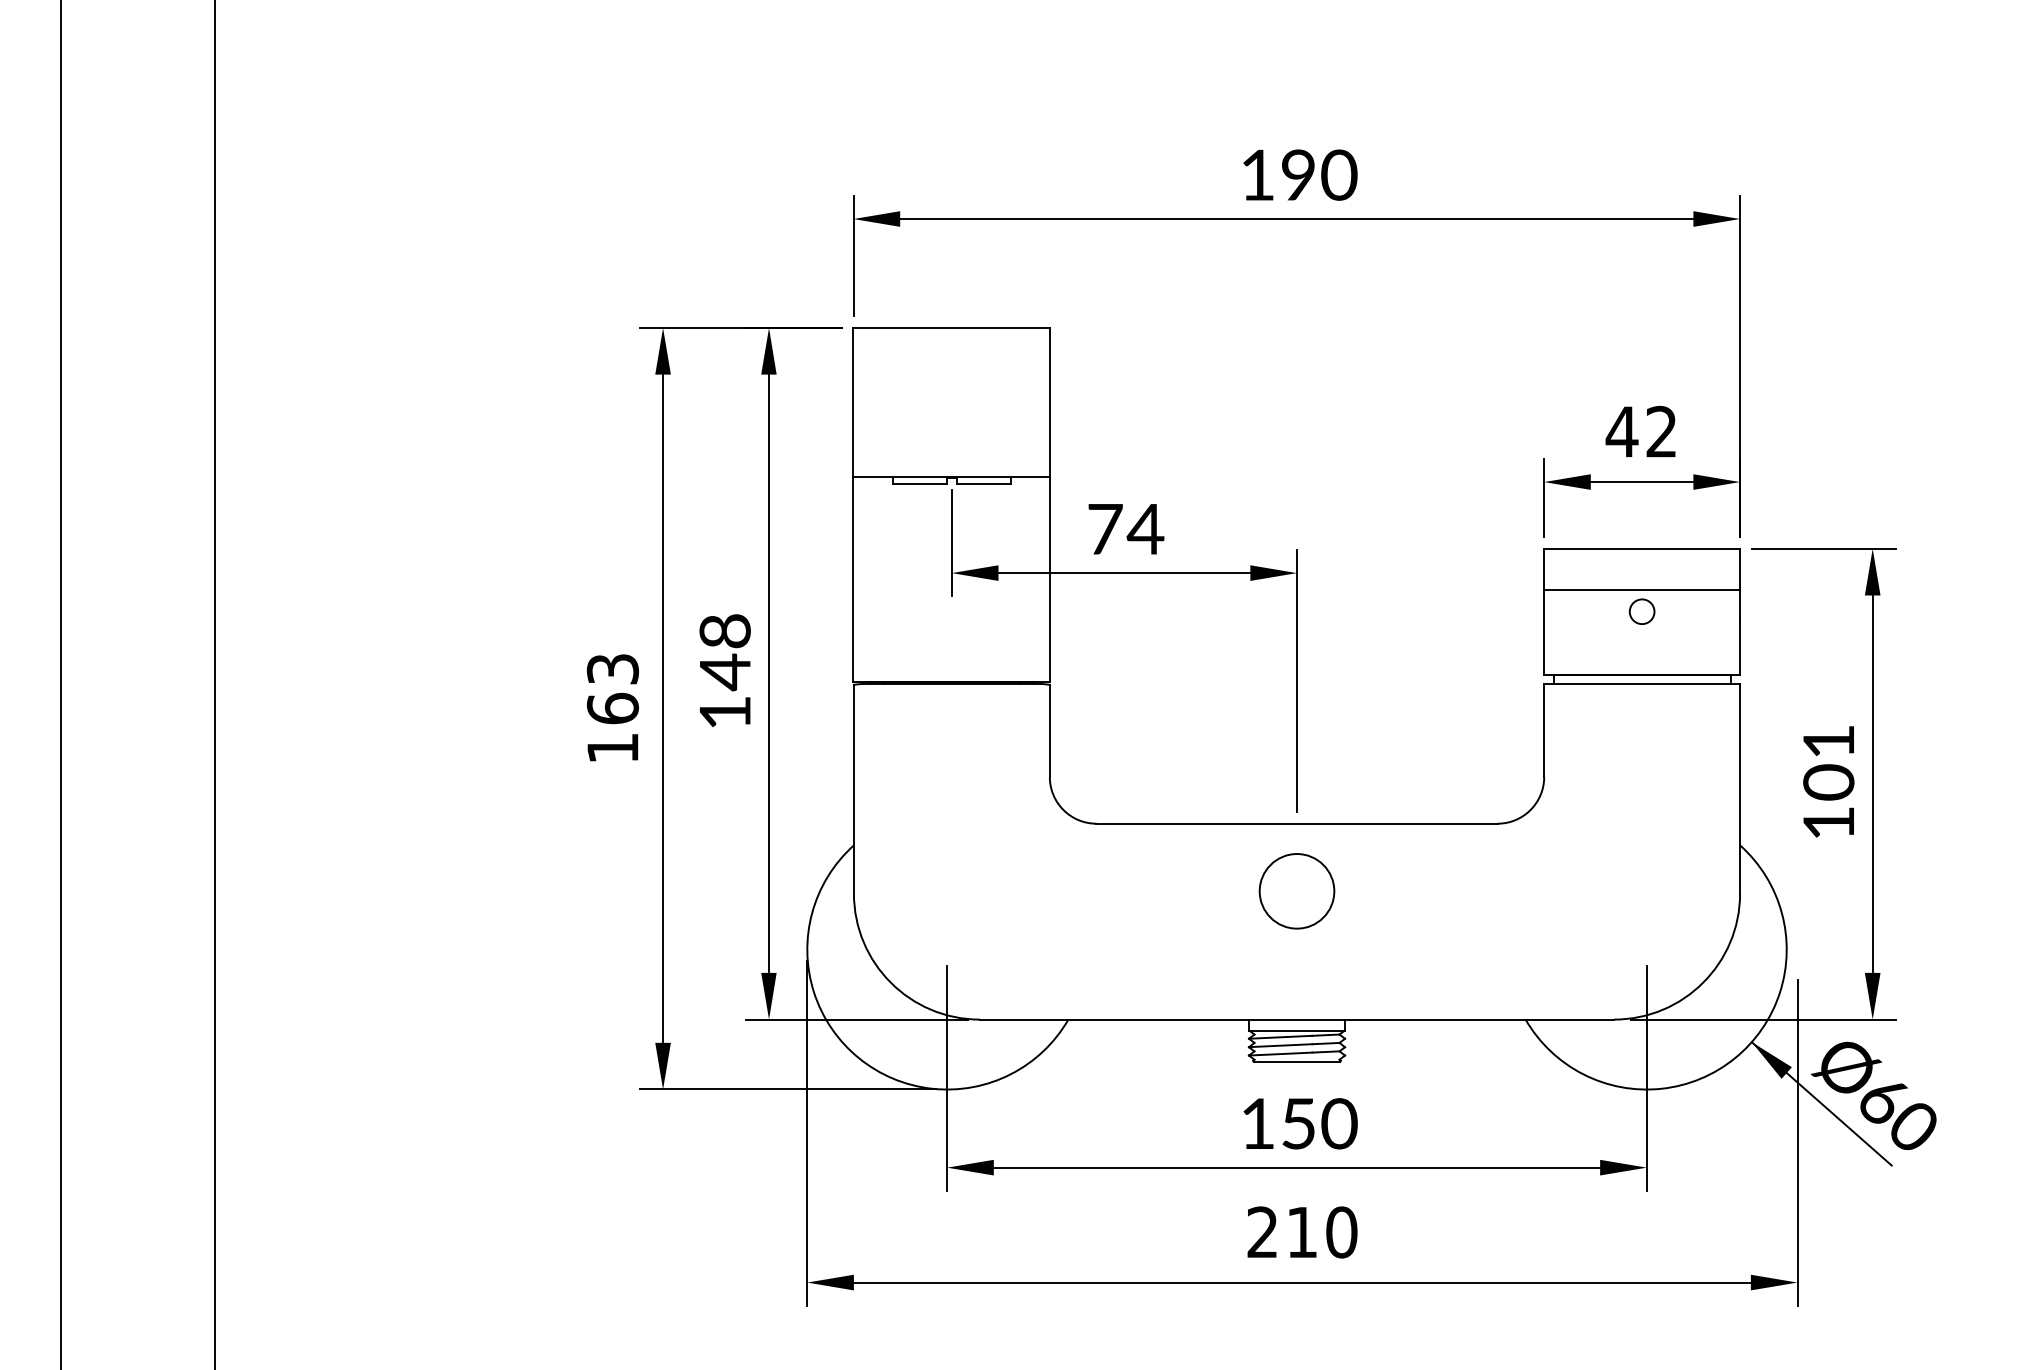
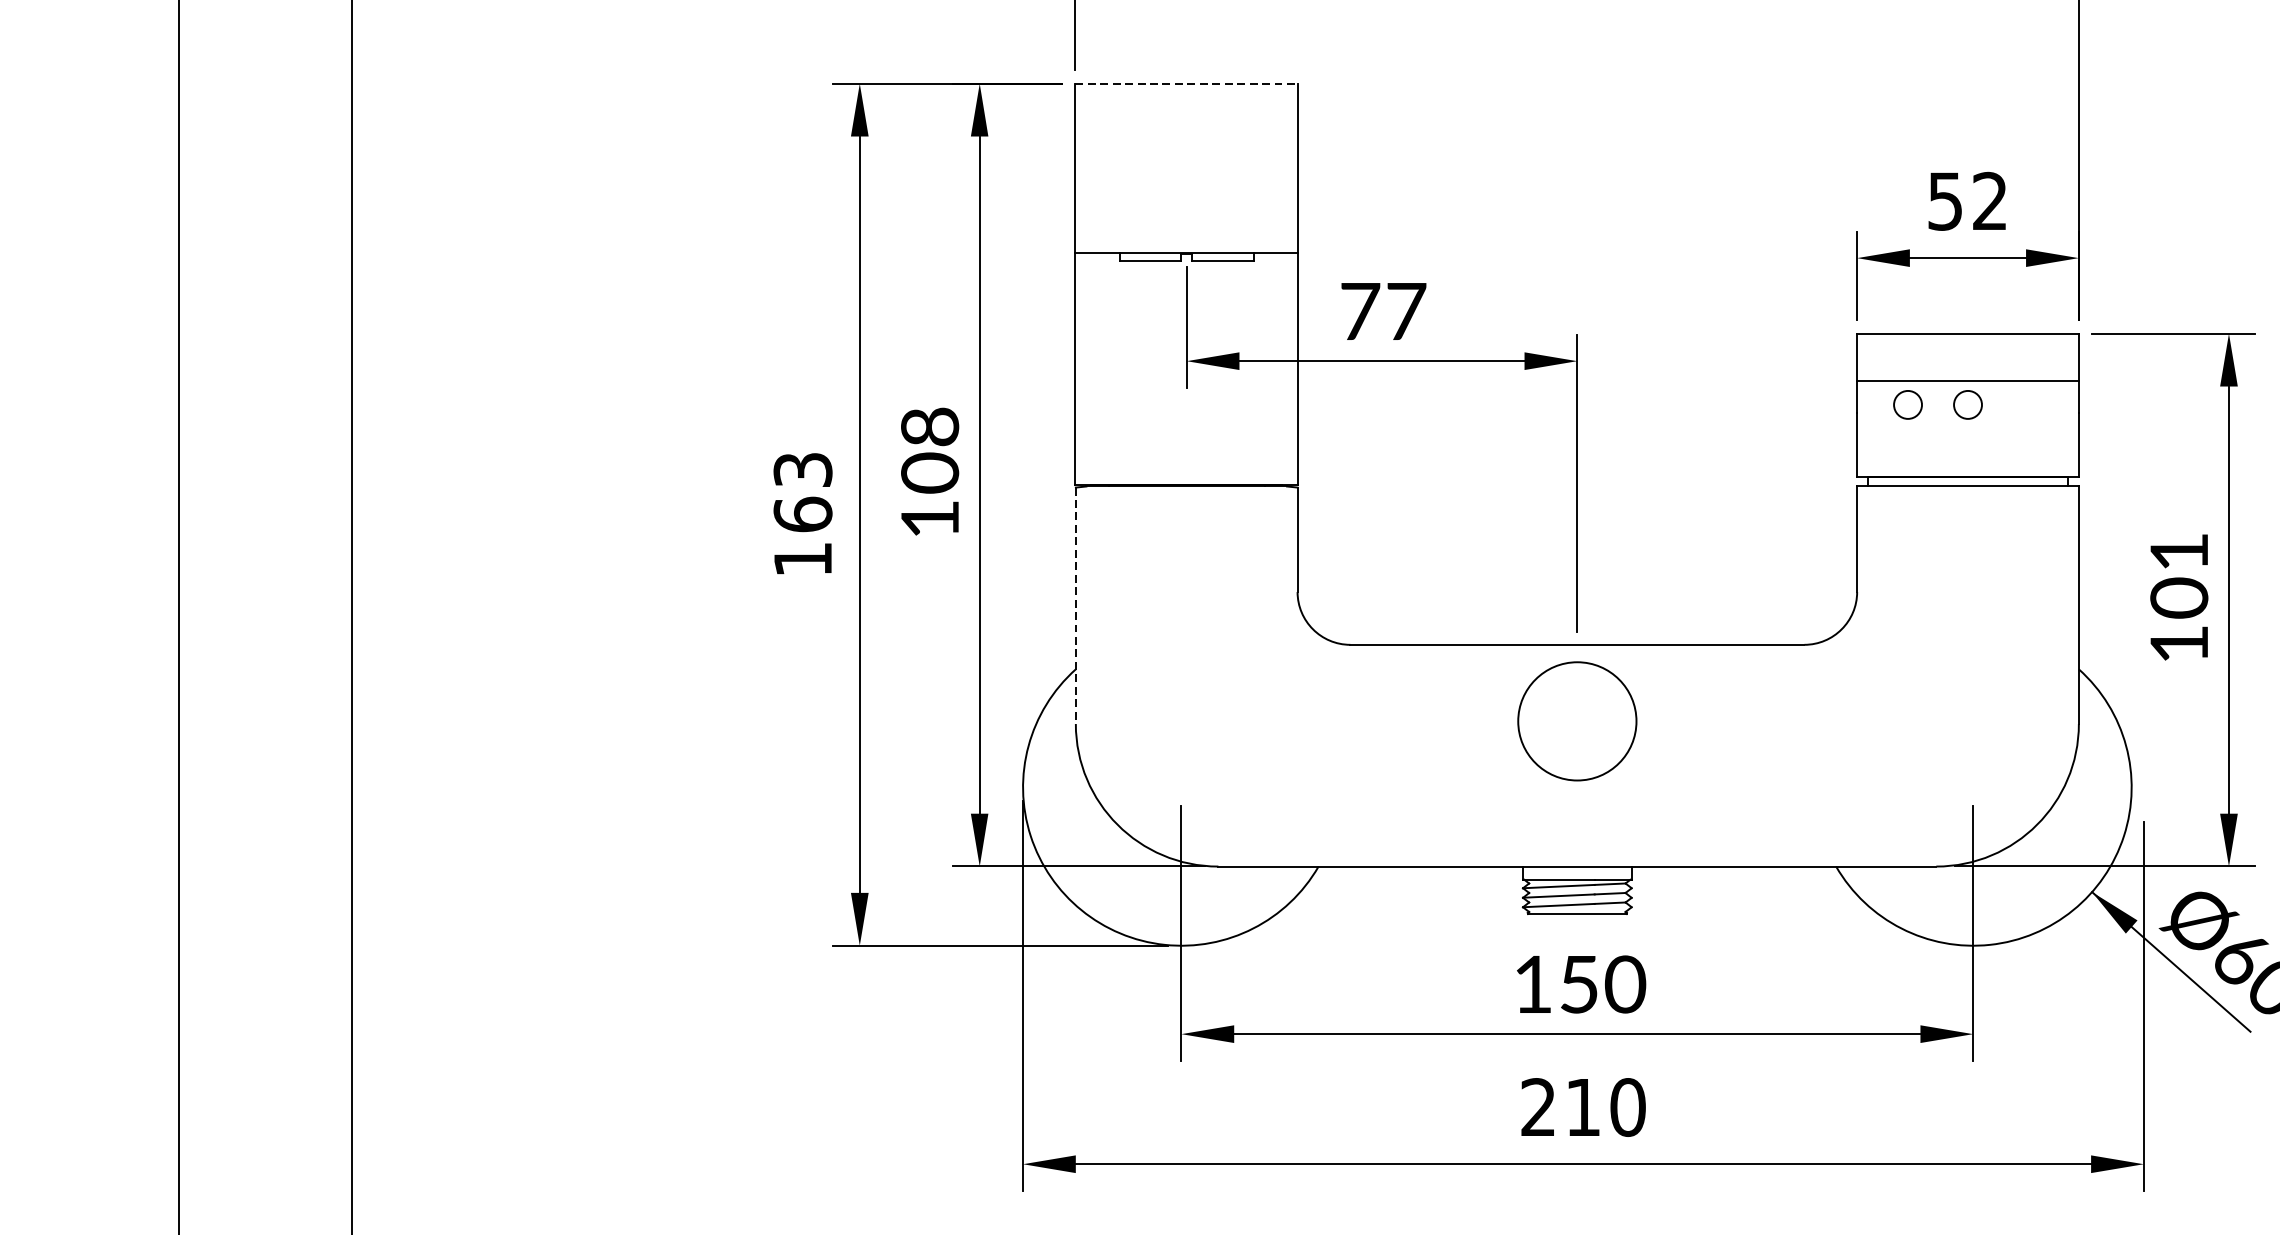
line: (952, 327) -> (1187, 83), solid -> dashed
text: (1621, 431) -> (1944, 200), 42 -> 52
text: (1145, 529) -> (1405, 311), 74 -> 77
circle: (1588, 611) -> (1907, 404), added
text: (724, 672) -> (929, 473), 148 -> 108
line: (853, 789) -> (1075, 606), solid -> dashed
circle: (1296, 891) -> (1576, 721), size x1.4

